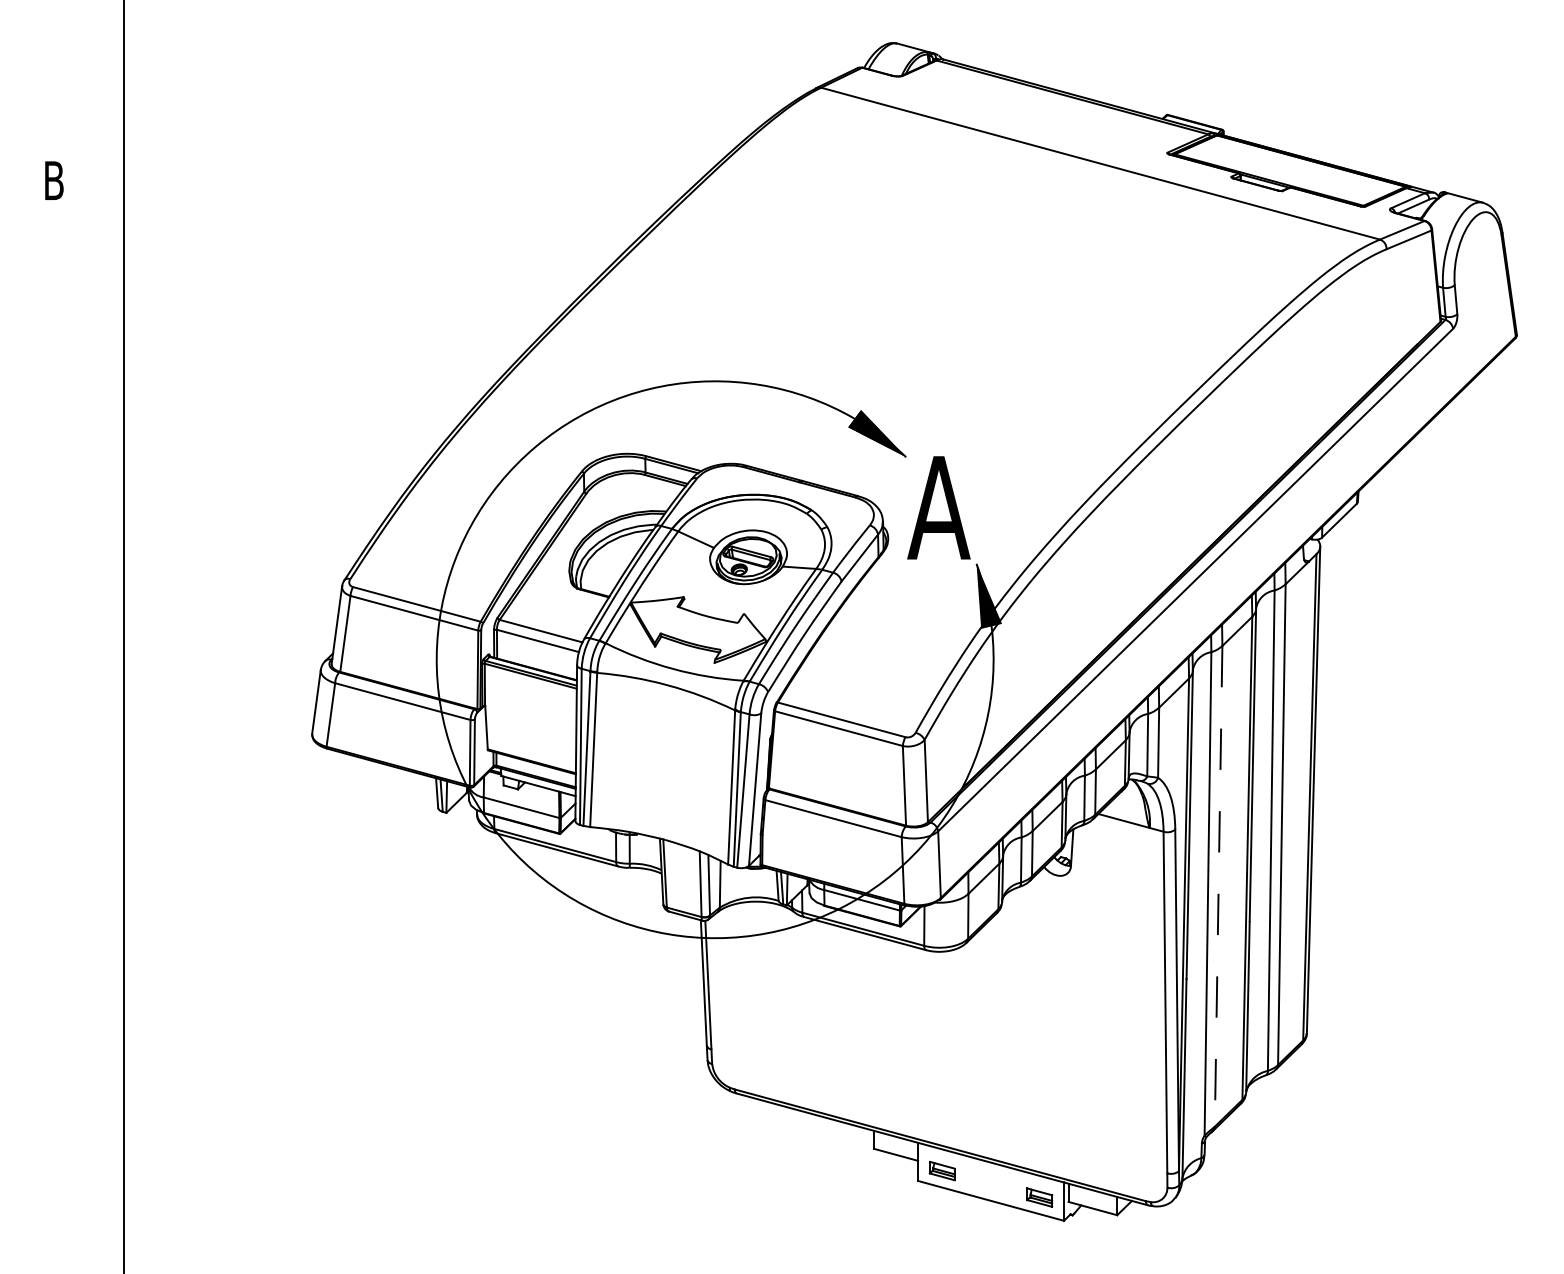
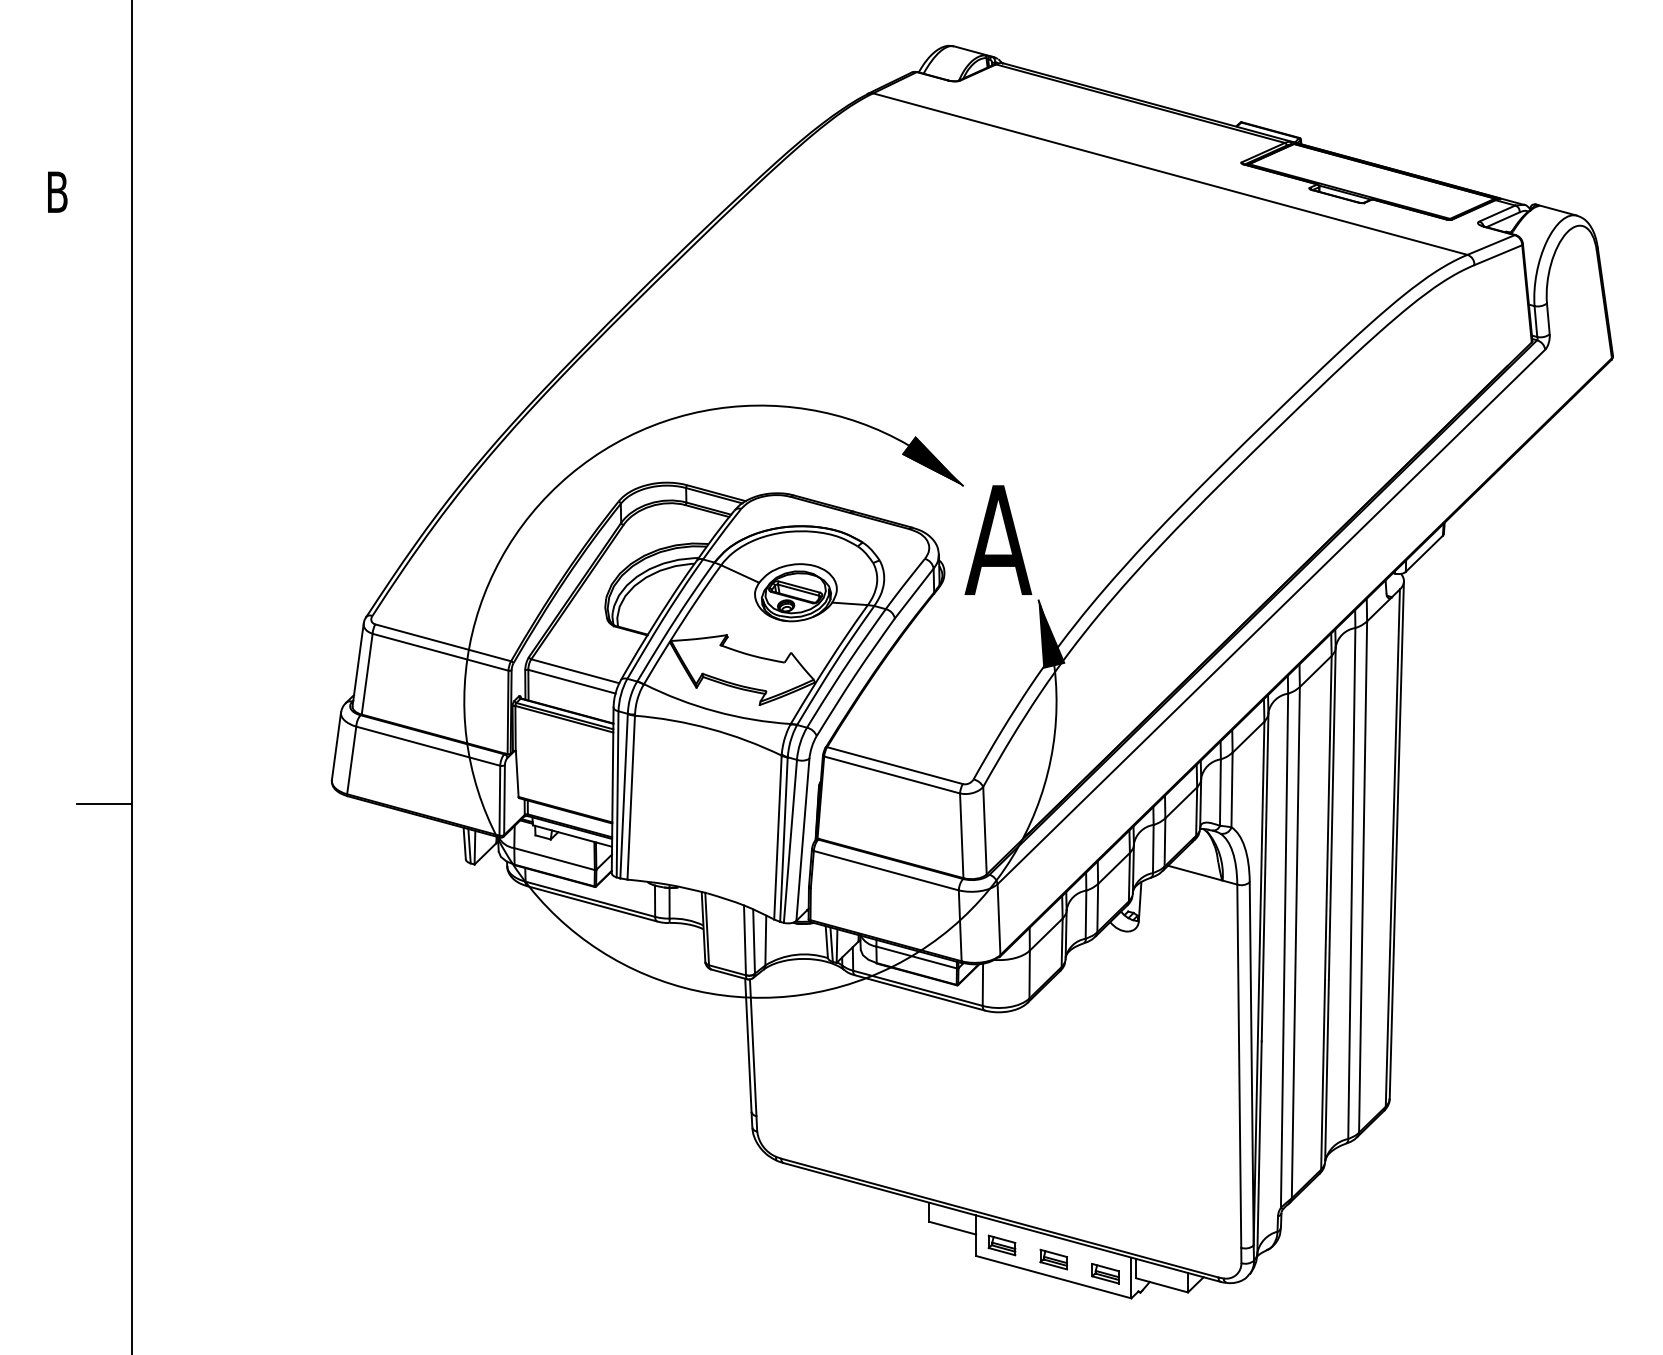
line: (98, 755) -> (104, 803), added
line: (1218, 886) -> (1295, 942), dashed -> solid
part: (990, 1184) -> (1053, 1259), added

